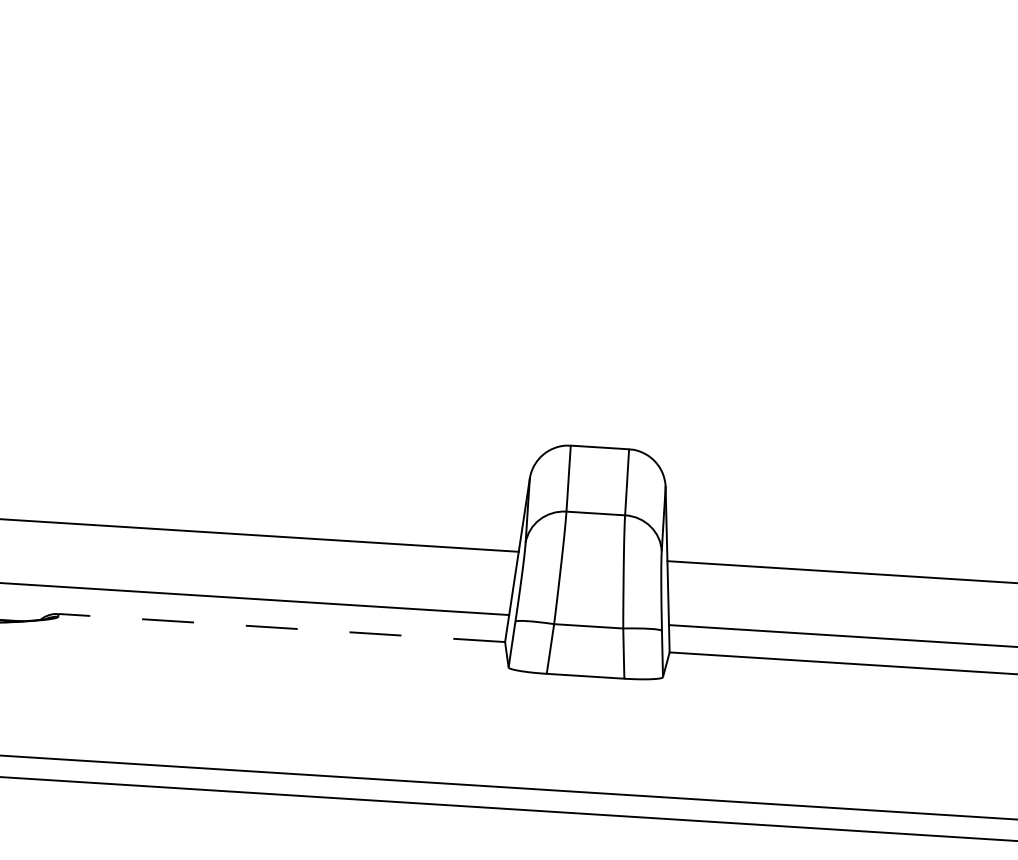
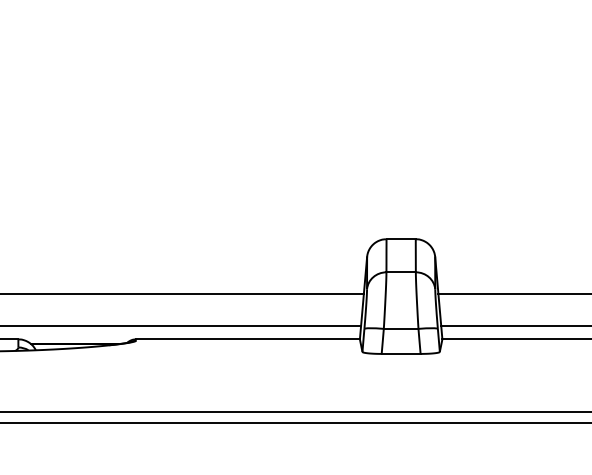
line: (280, 628) -> (247, 339), dashed -> solid

